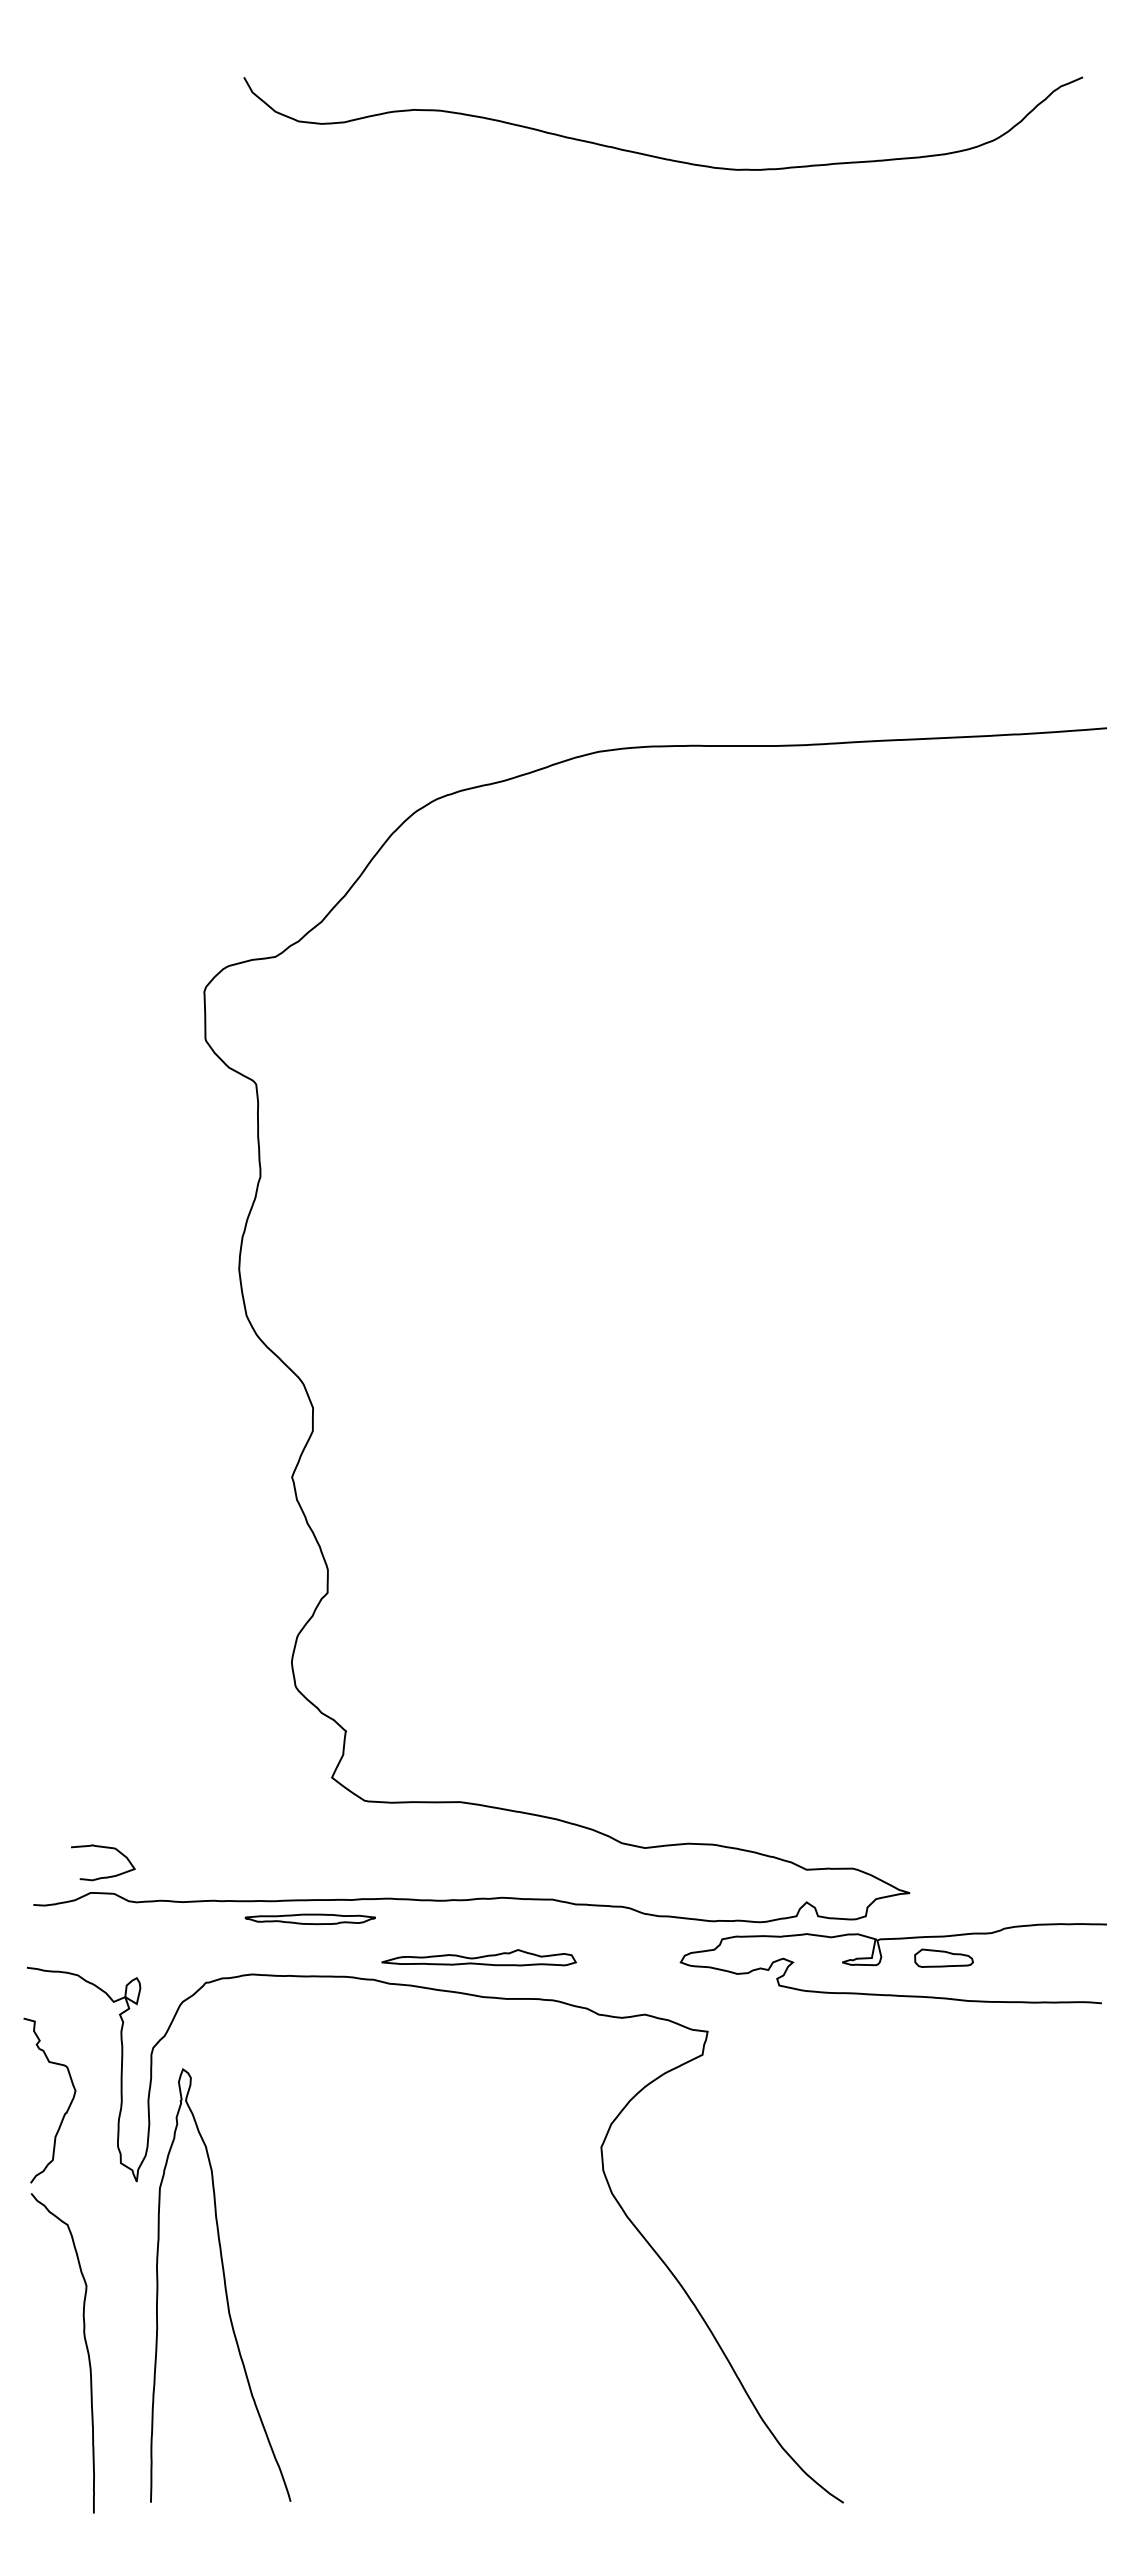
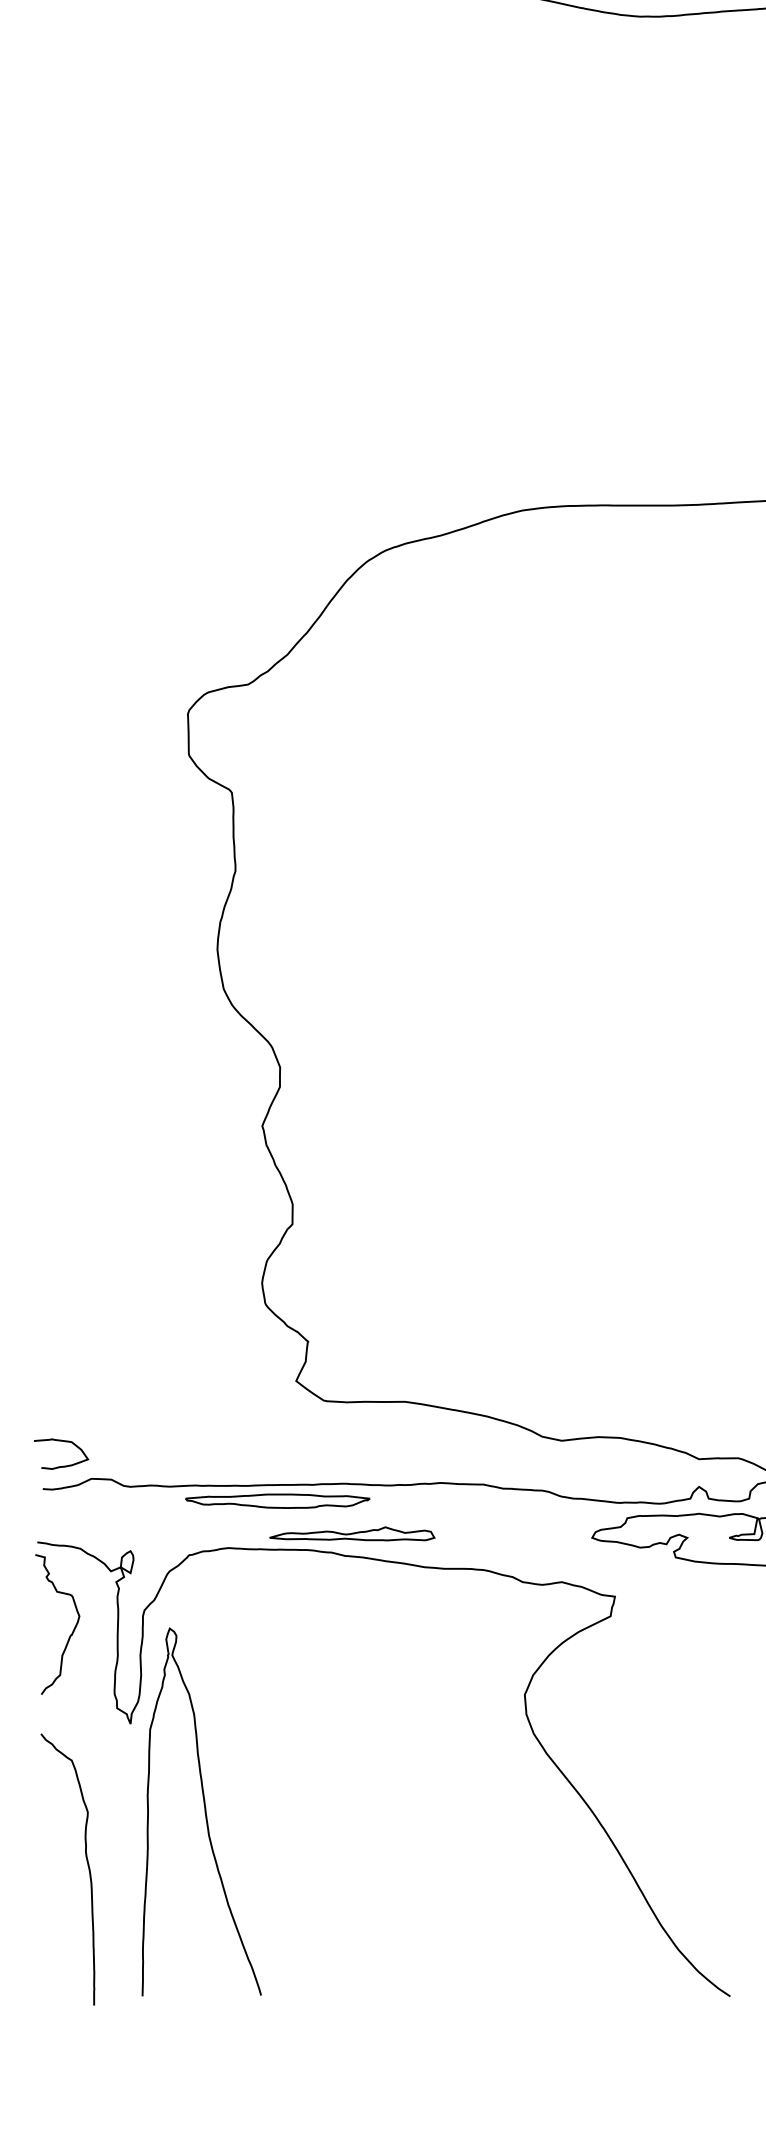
curve: (104, 1876) -> (62, 1465), moved
part: (310, 1919) -> (277, 1501), size x1.67
part: (478, 1957) -> (351, 1533), moved
curve: (67, 2108) -> (72, 1631), moved

